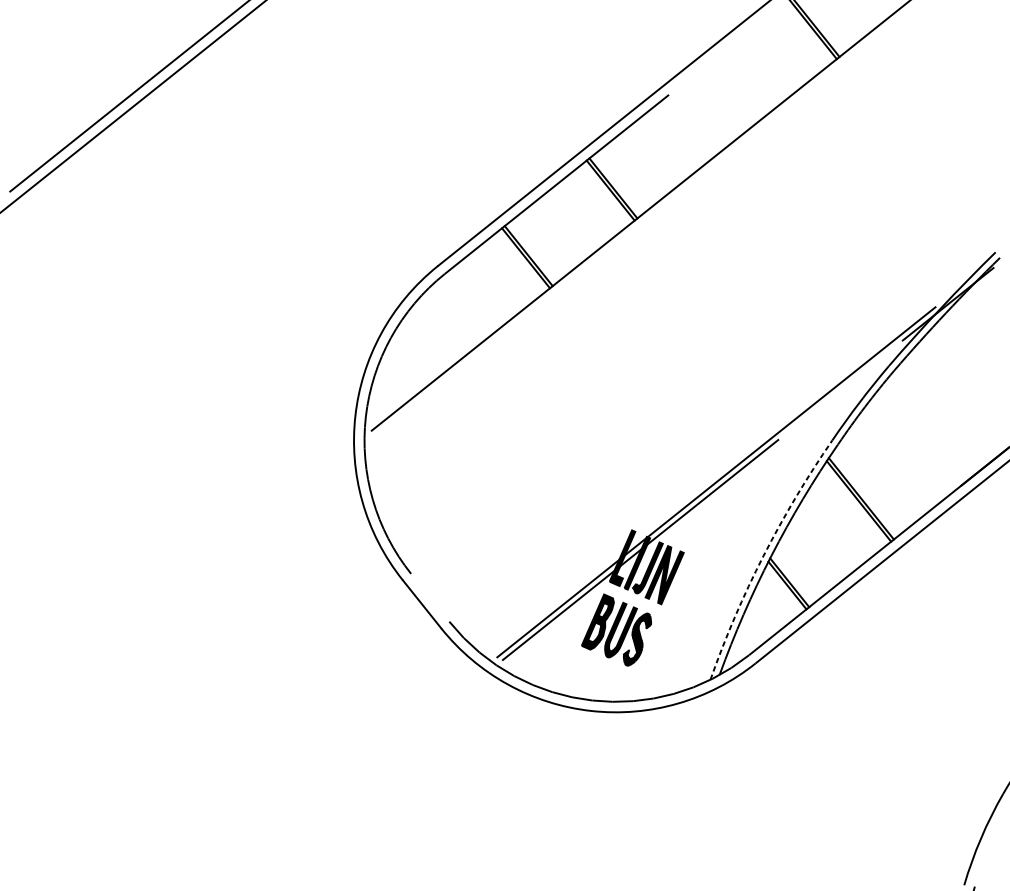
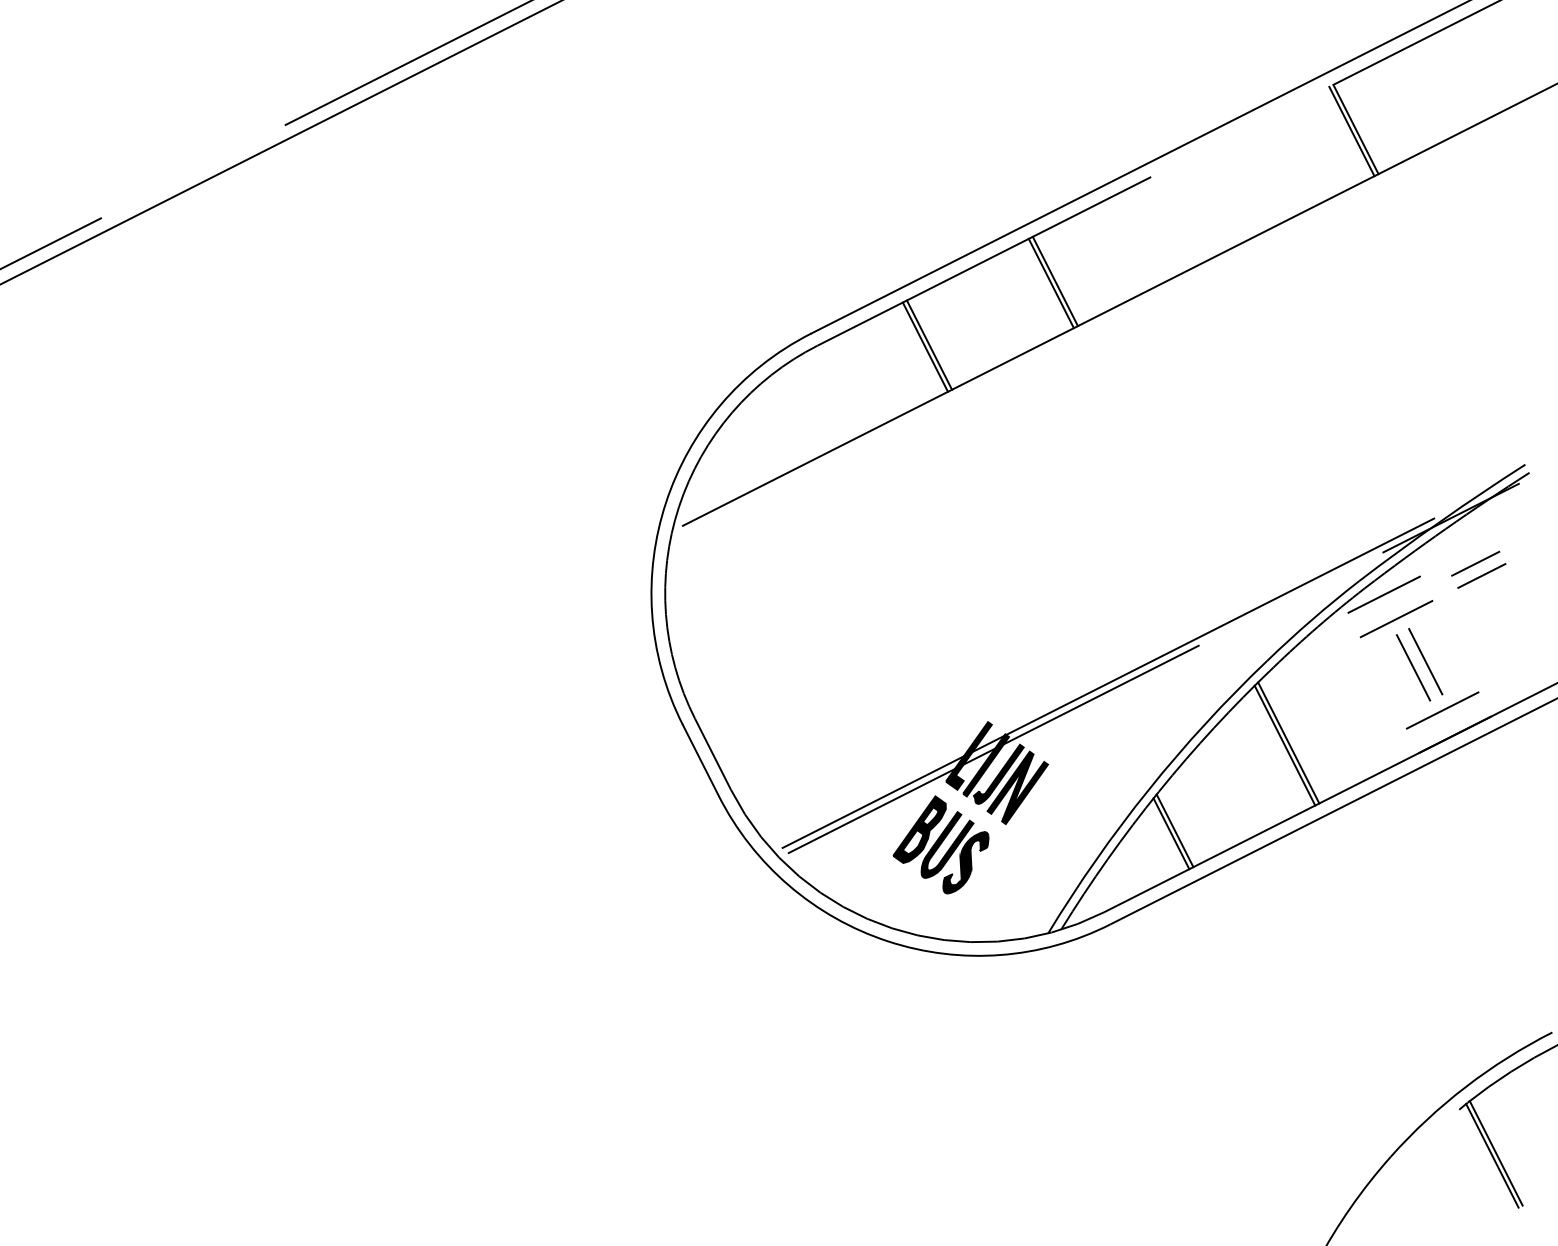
line: (973, 334) -> (1475, 563), added
line: (980, 342) -> (1481, 575), added
line: (909, 372) -> (1383, 594), added
line: (922, 388) -> (1396, 618), added
line: (951, 416) -> (1425, 661), added
line: (943, 422) -> (1413, 667), added
line: (971, 450) -> (1442, 710), added
arc: (763, 555) -> (1148, 789), dashed -> solid
line: (429, 597) -> (712, 753), added

